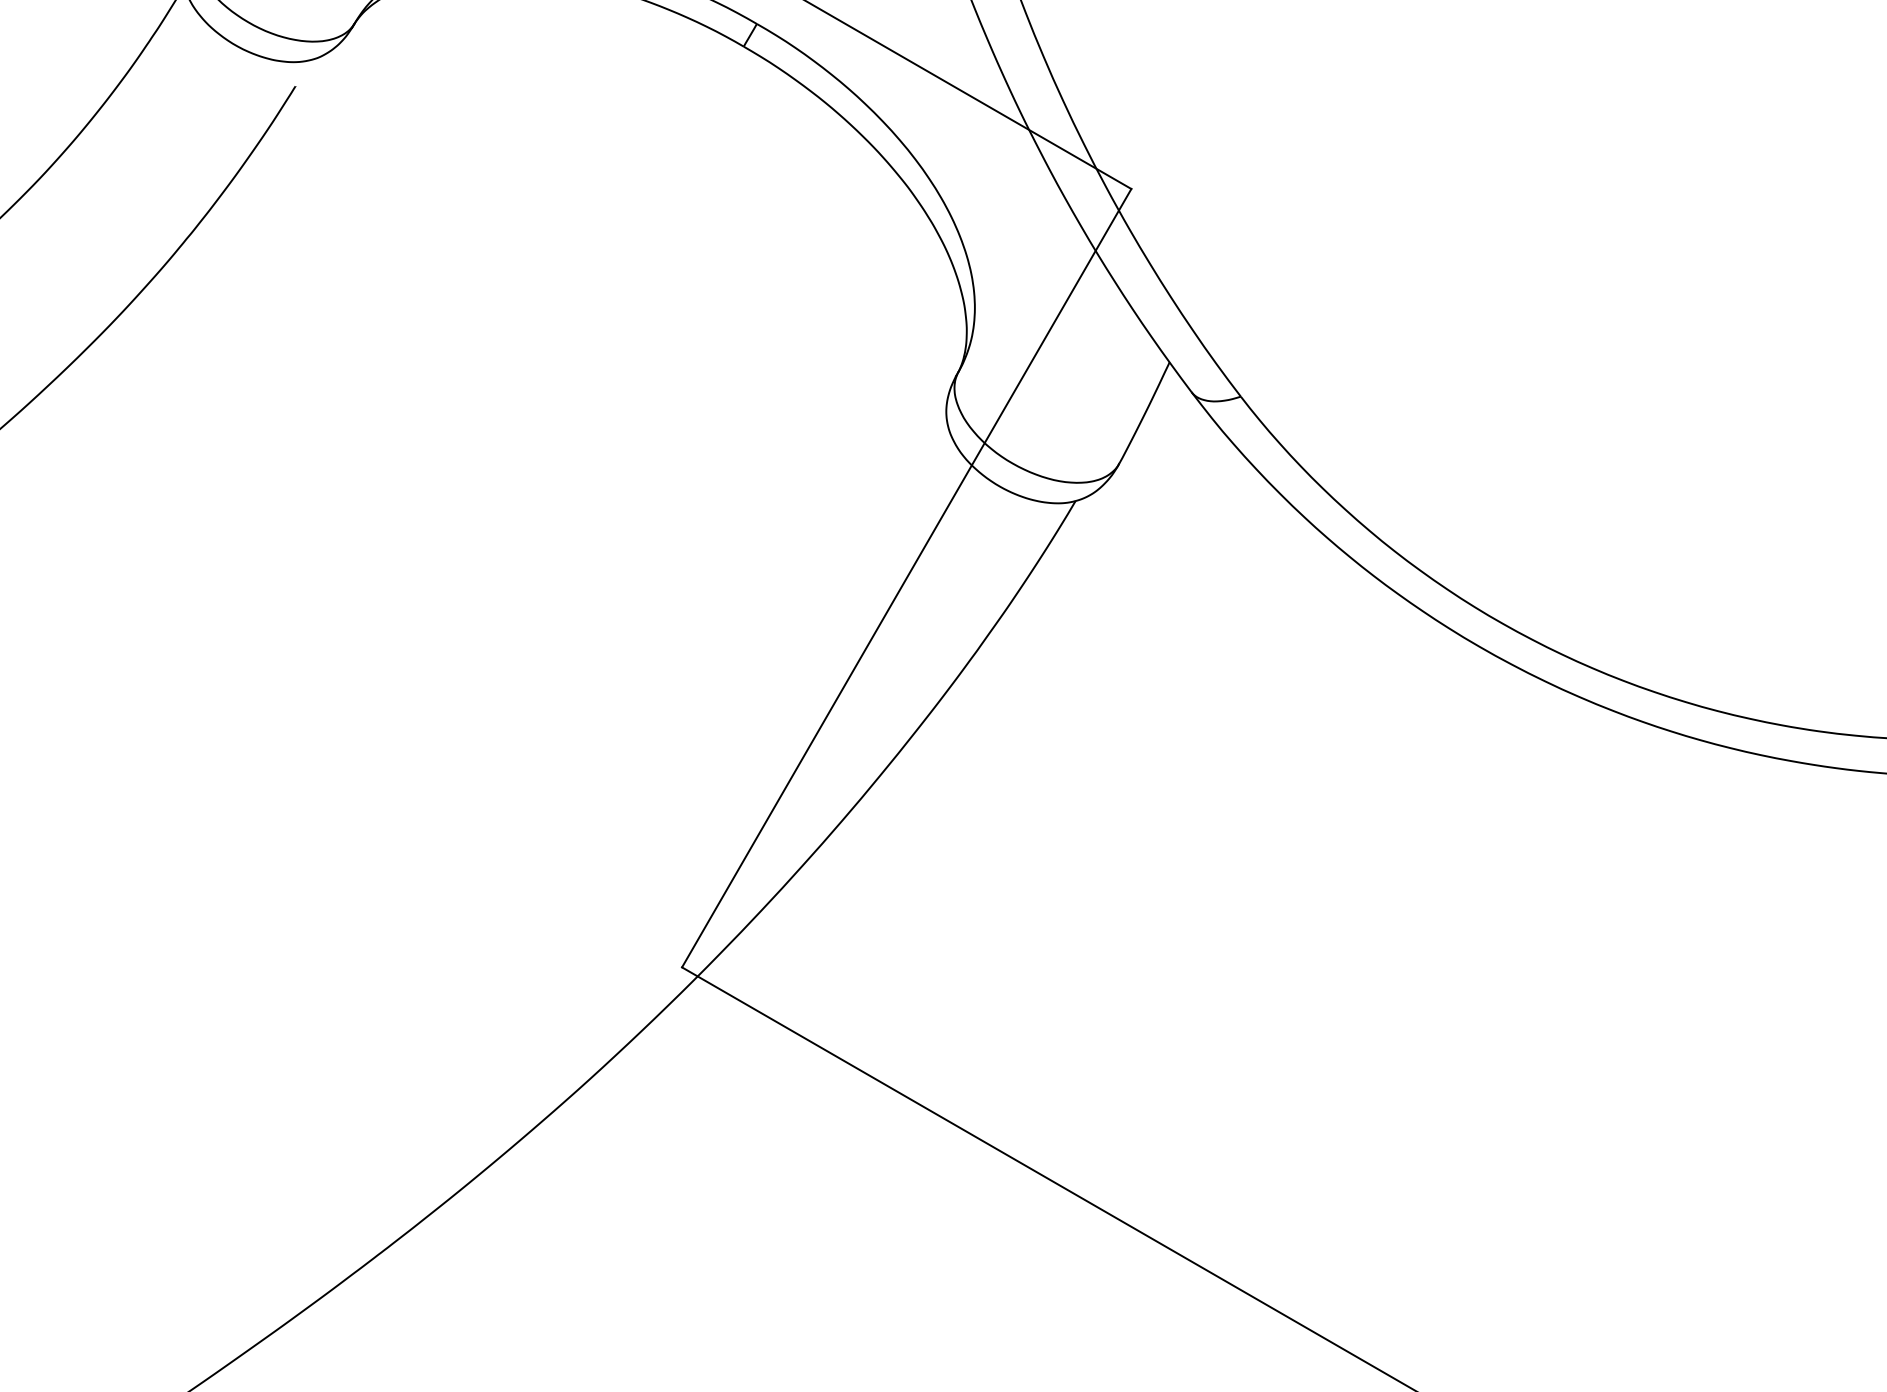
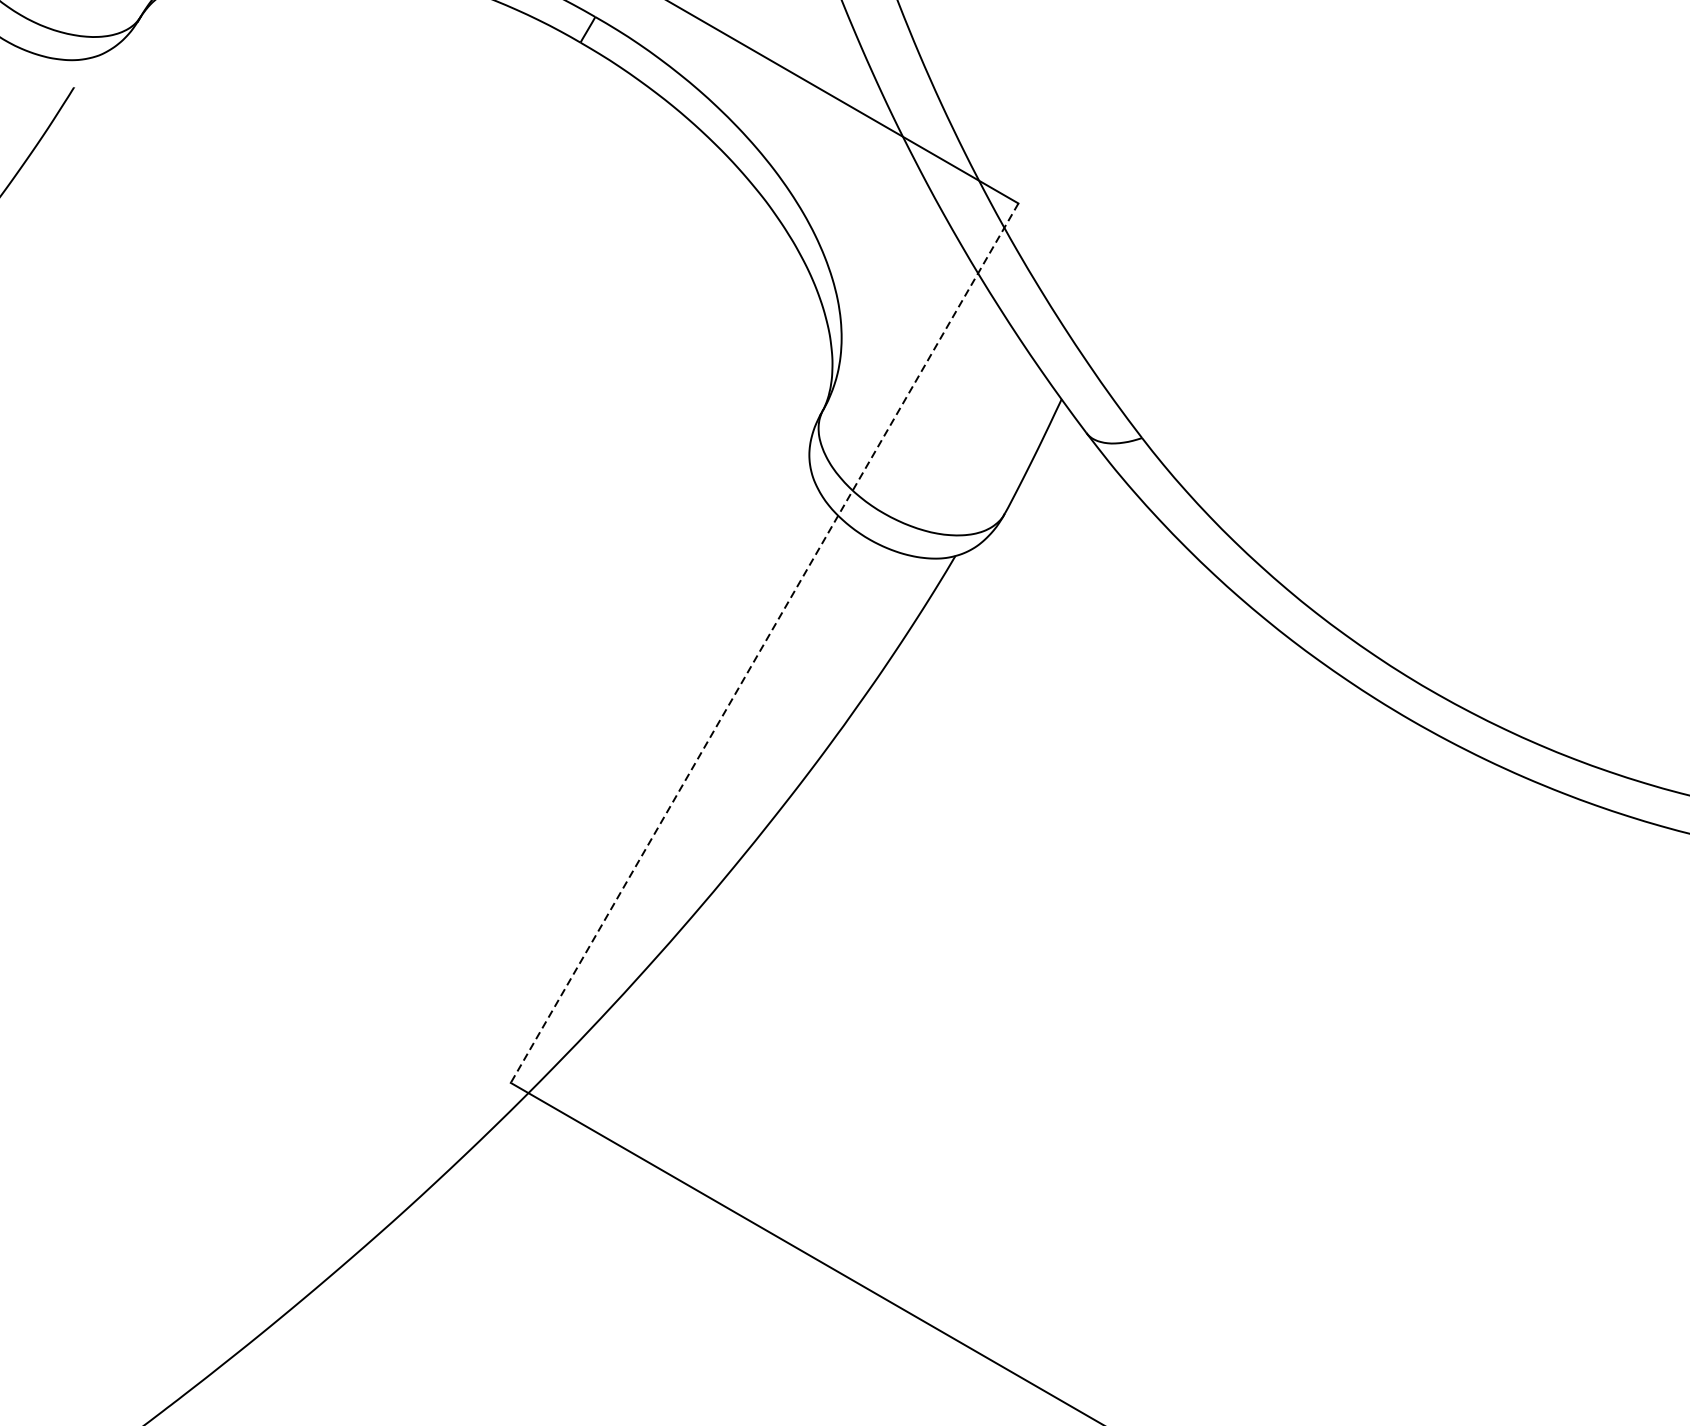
line: (906, 578) -> (764, 643), solid -> dashed

